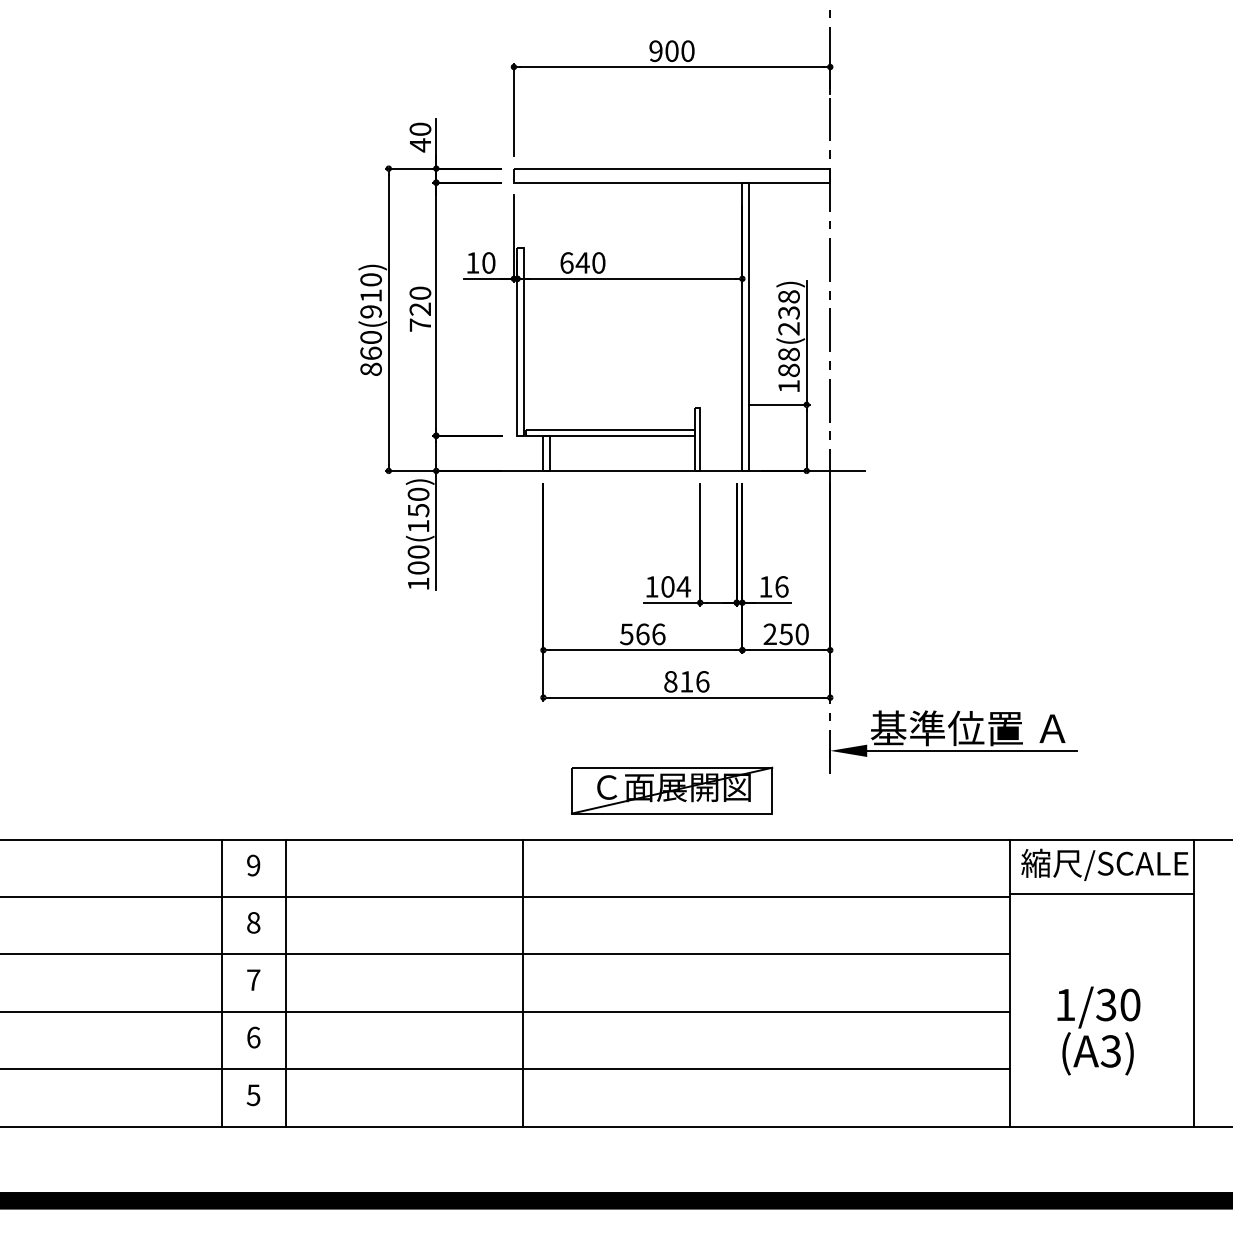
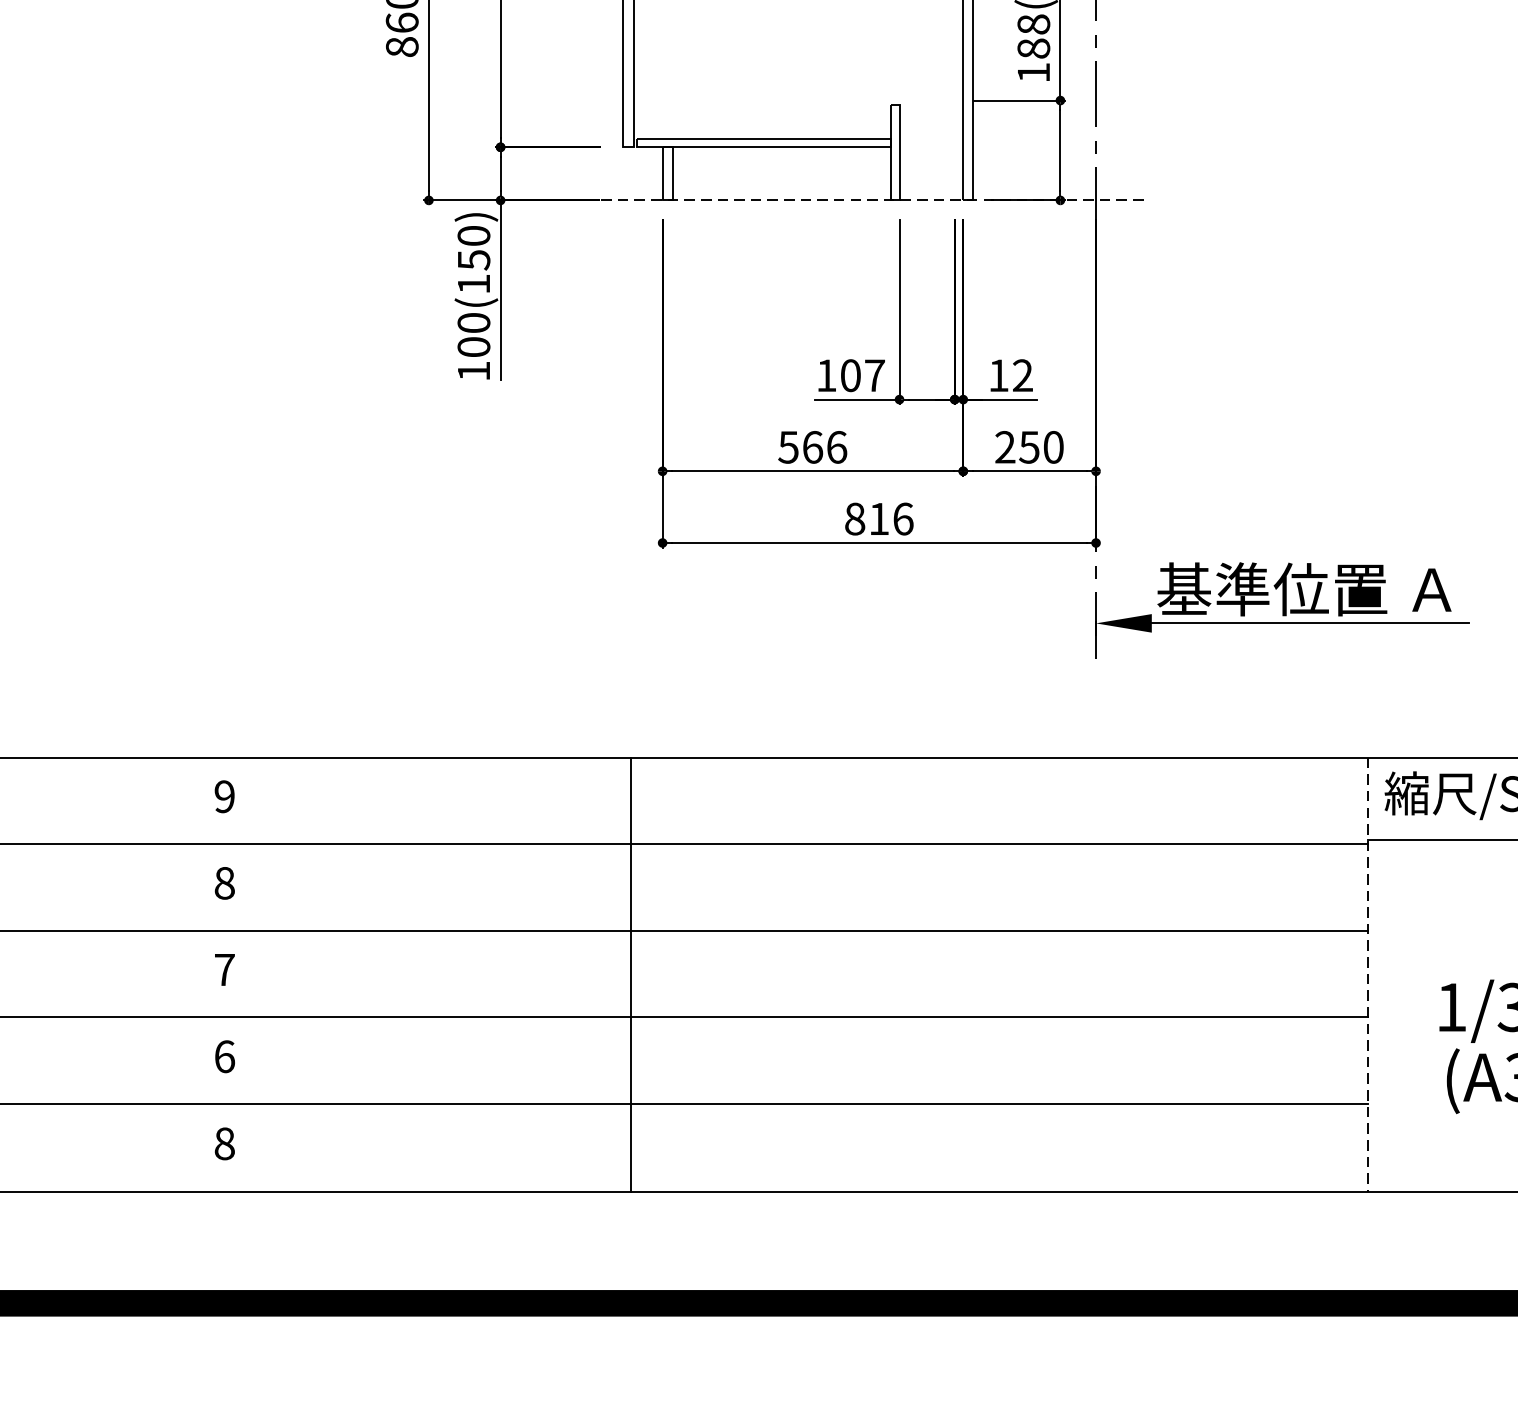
line: (667, 470) -> (850, 199), solid -> dashed
text: (683, 586) -> (874, 375), 104 -> 107
text: (781, 586) -> (1022, 375), 16 -> 12
part: (672, 790) -> (857, 683), removed
line: (221, 982) -> (176, 973), removed
line: (285, 982) -> (272, 973), removed
line: (1010, 983) -> (1368, 974), solid -> dashed
text: (253, 1094) -> (224, 1142), 5 -> 8

